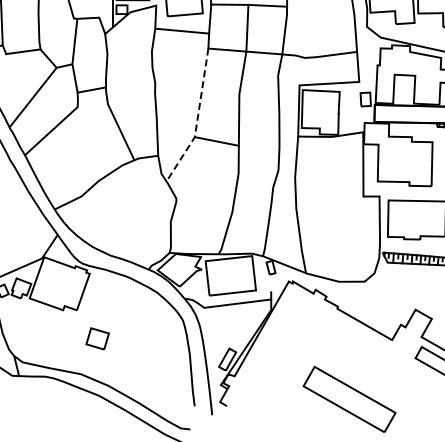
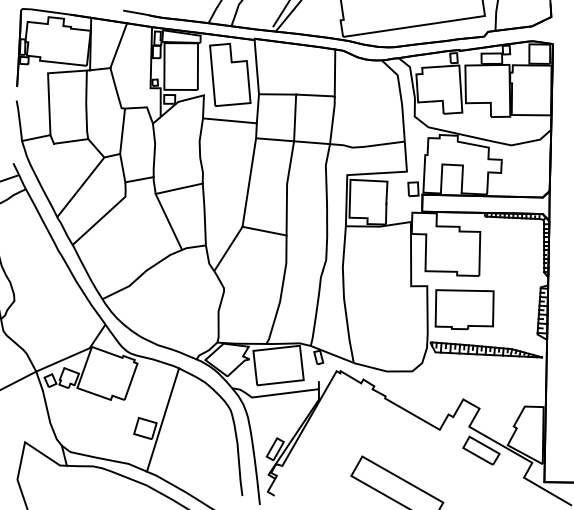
line: (130, 98) -> (178, 188), added
line: (197, 119) -> (245, 209), dashed -> solid
line: (114, 329) -> (162, 419), added

